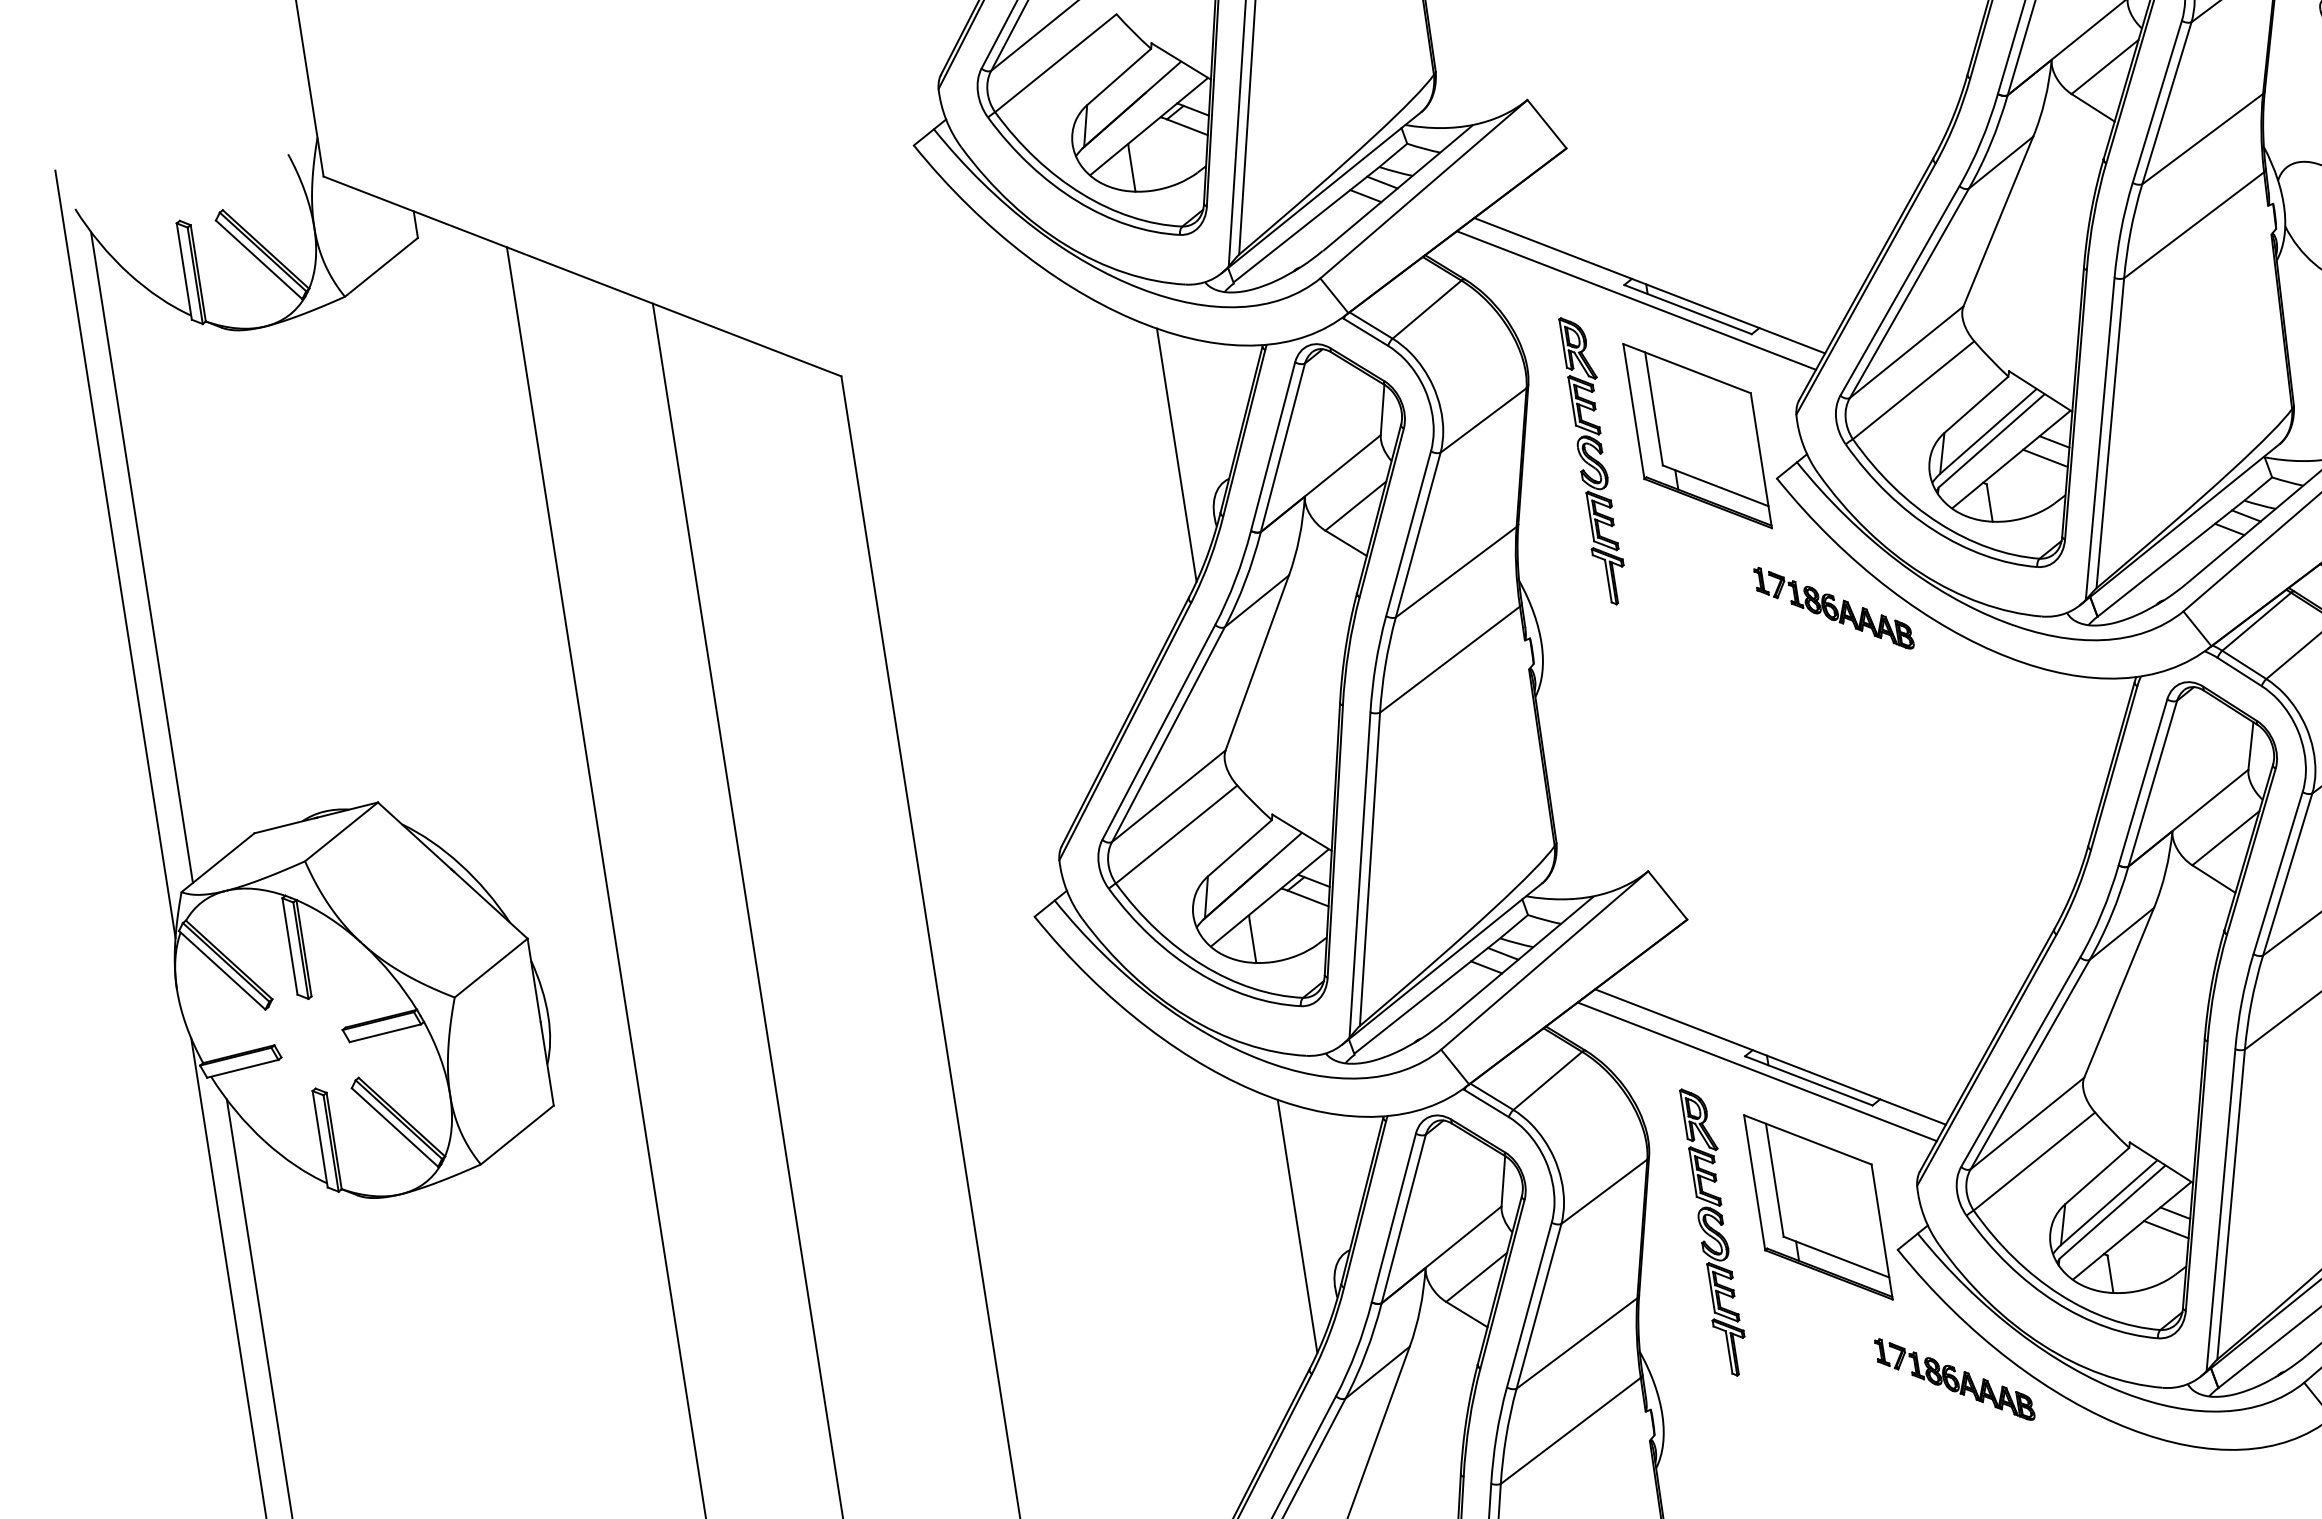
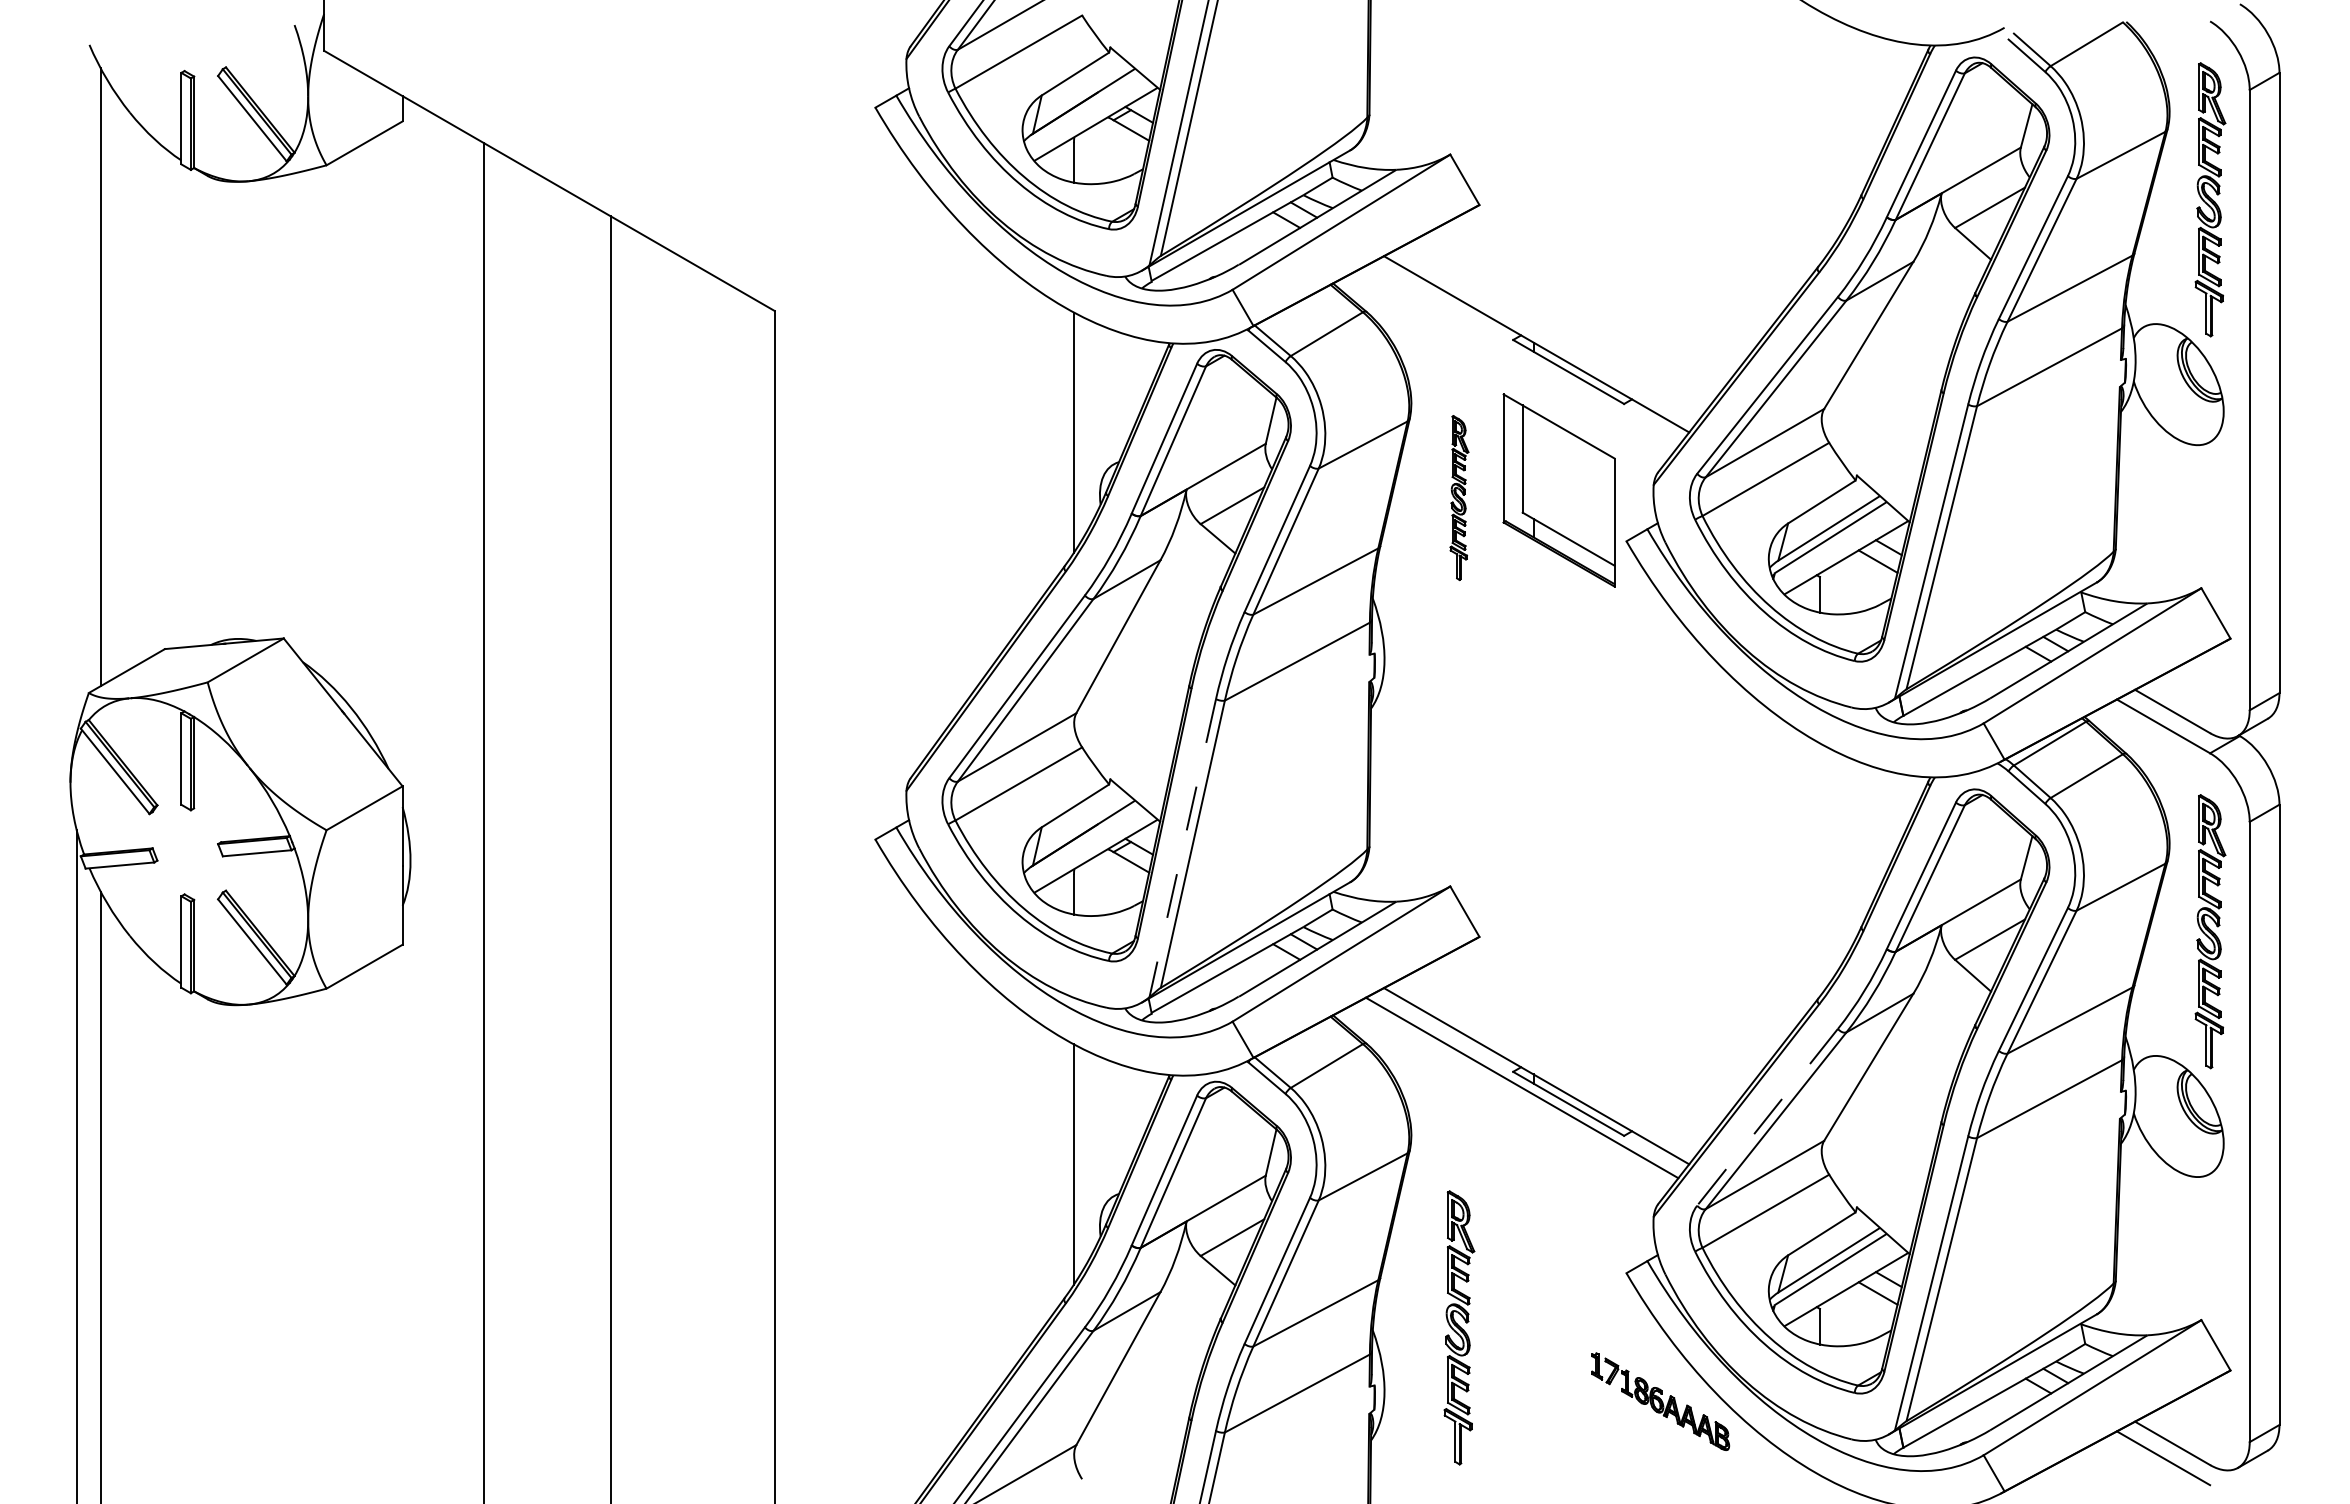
line: (1635, 300) -> (1521, 355), removed
part: (1593, 459) -> (1459, 497), size x0.6
line: (115, 554) -> (76, 370), removed
part: (1833, 607) -> (1660, 669), removed
line: (1359, 875) -> (1182, 848), solid -> dashed
line: (2020, 1062) -> (1767, 1117), solid -> dashed
part: (1817, 1207) -> (1558, 1222), removed
part: (1714, 1231) -> (1459, 1327), moved

